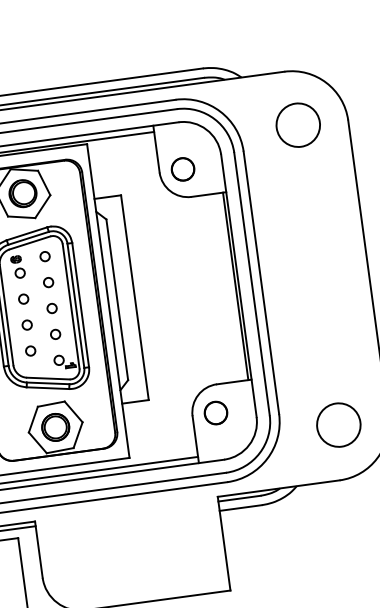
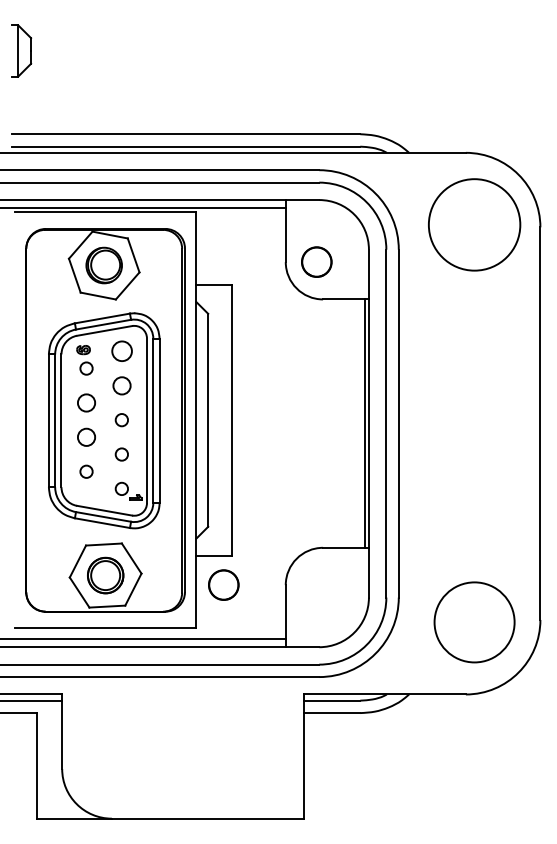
circle: (298, 124) -> (474, 224), size x1.6
circle: (44, 256) -> (121, 351), size x1.6
circle: (48, 282) -> (121, 385), size x1.4
circle: (23, 298) -> (86, 402), size x1.4
circle: (27, 325) -> (86, 437), size x1.4
circle: (215, 412) -> (223, 584), moved
circle: (338, 425) -> (474, 622), size x1.4

